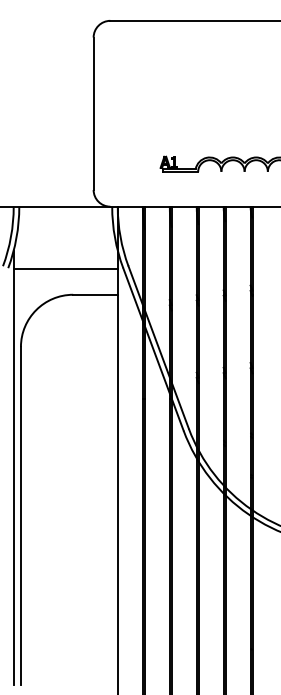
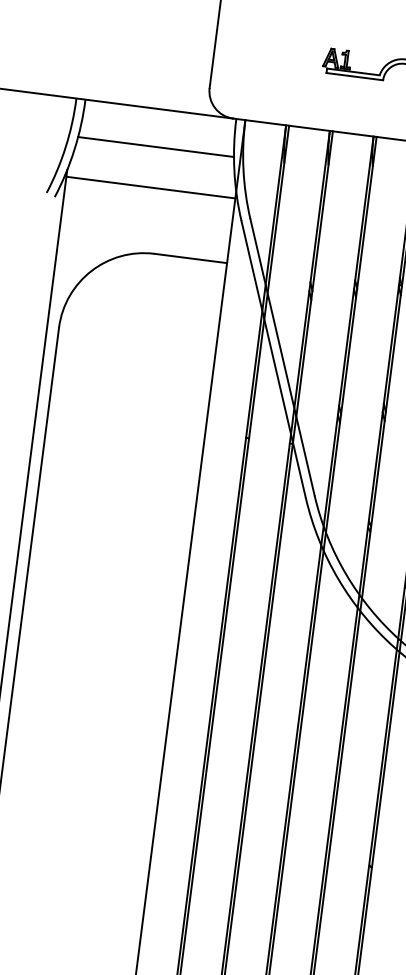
line: (65, 229) -> (155, 146), added
line: (65, 268) -> (150, 186), moved

